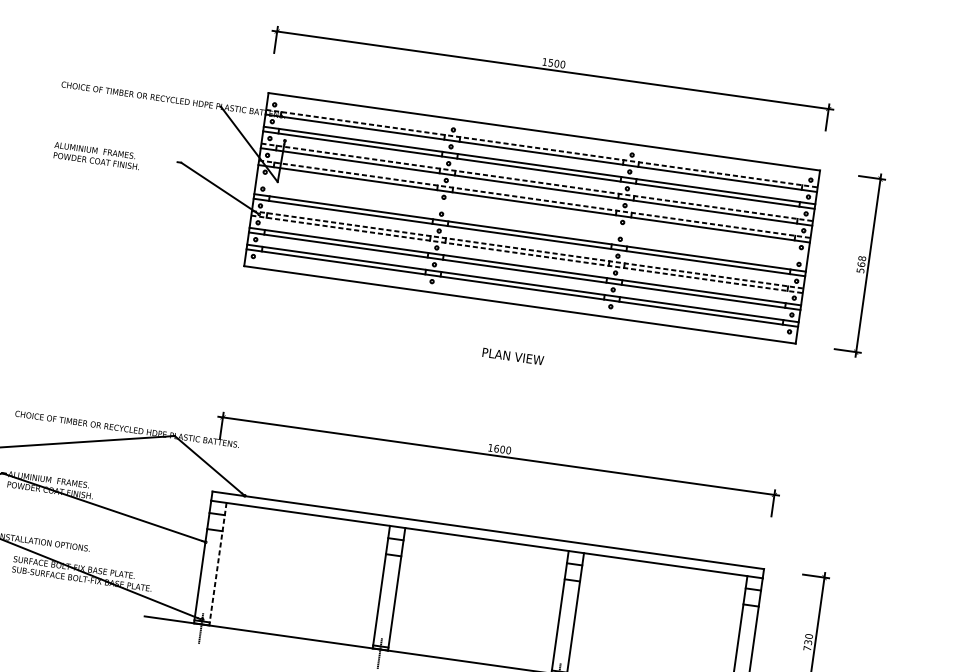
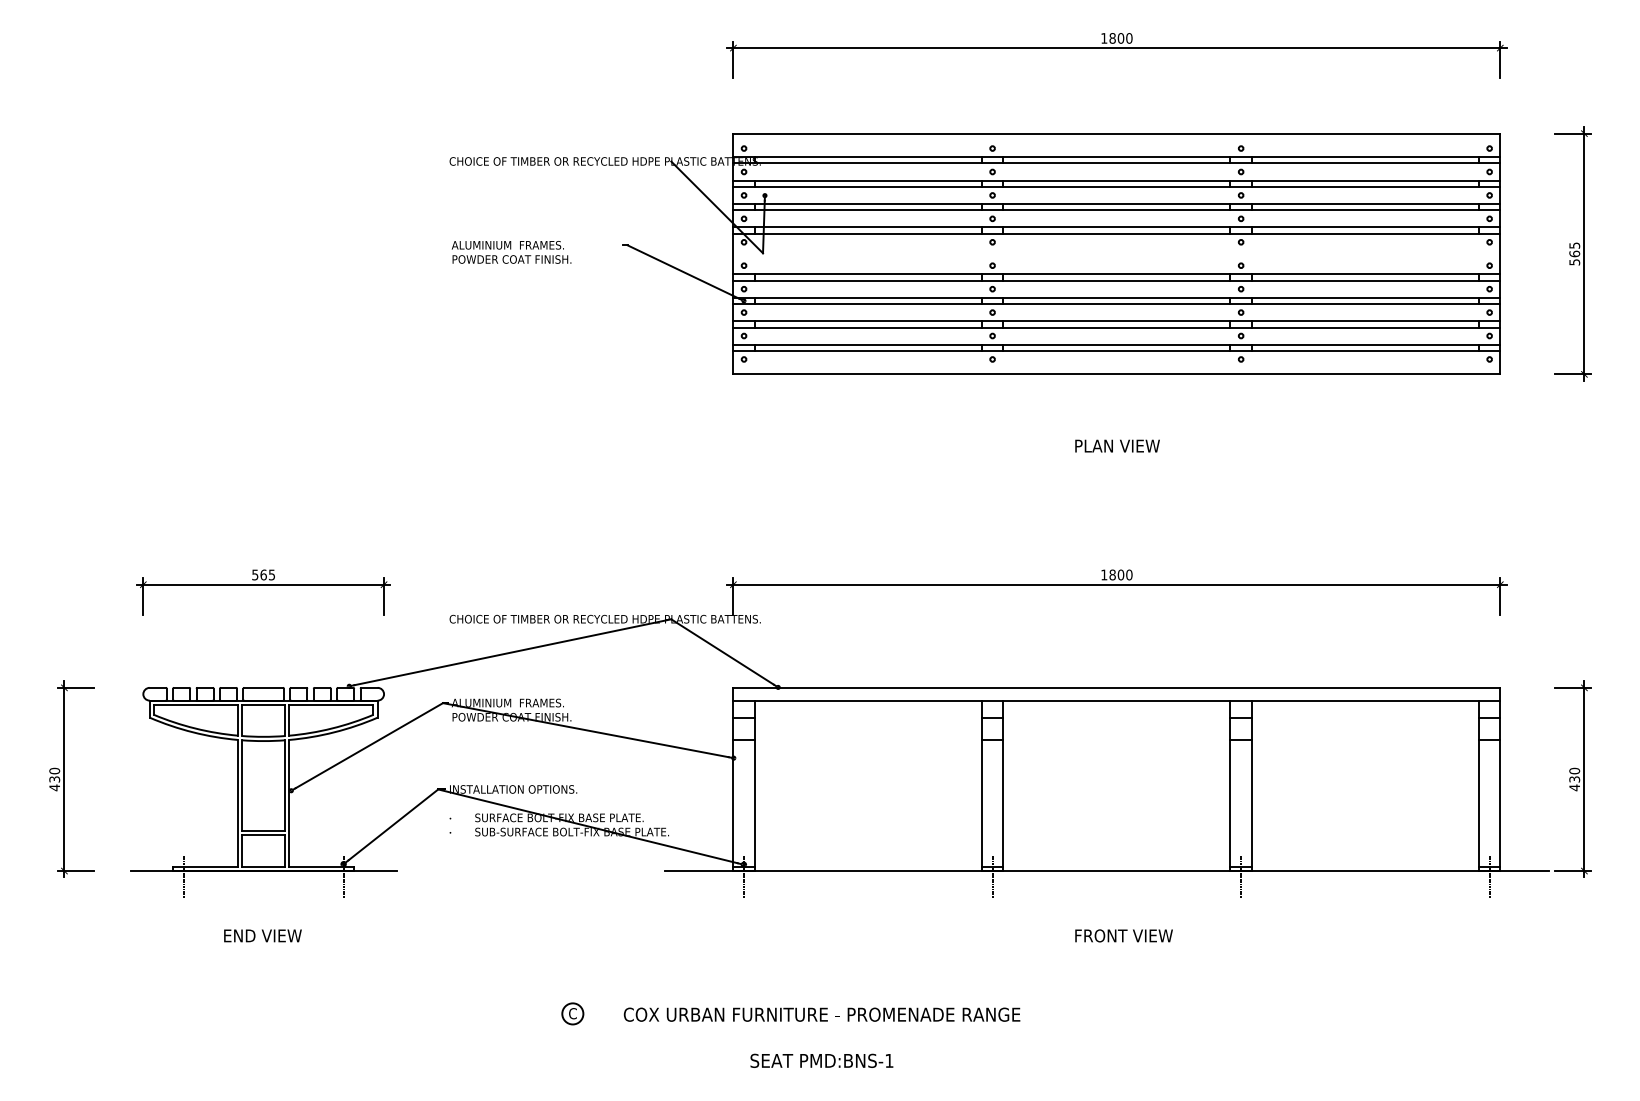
text: (550, 62) -> (1112, 38), 1500 -> 1800
line: (542, 149) -> (1117, 157), dashed -> solid
line: (537, 182) -> (1117, 203), dashed -> solid
line: (535, 199) -> (1117, 227), dashed -> solid
line: (528, 249) -> (1117, 297), dashed -> solid
line: (527, 254) -> (1117, 304), dashed -> solid
text: (862, 258) -> (1574, 245), 568 -> 565
text: (496, 448) -> (1112, 574), 1600 -> 1800
line: (217, 564) -> (754, 786), dashed -> solid
text: (807, 648) -> (1574, 787), 730 -> 430

